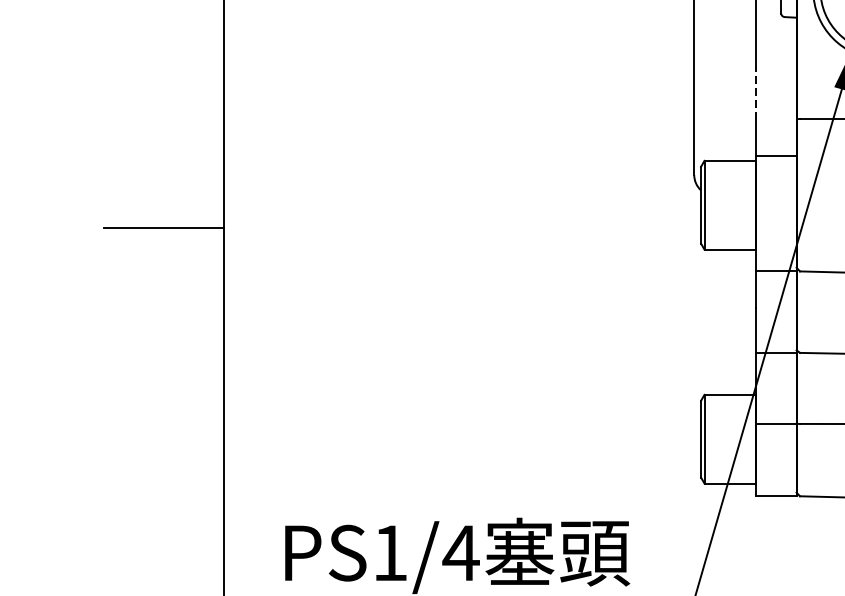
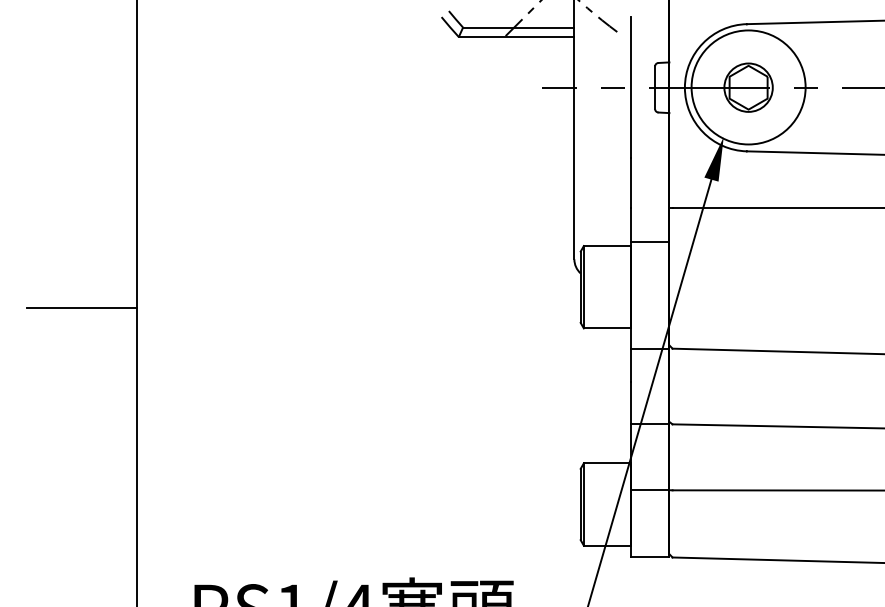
line: (755, 93) -> (631, 183), dashed -> solid

